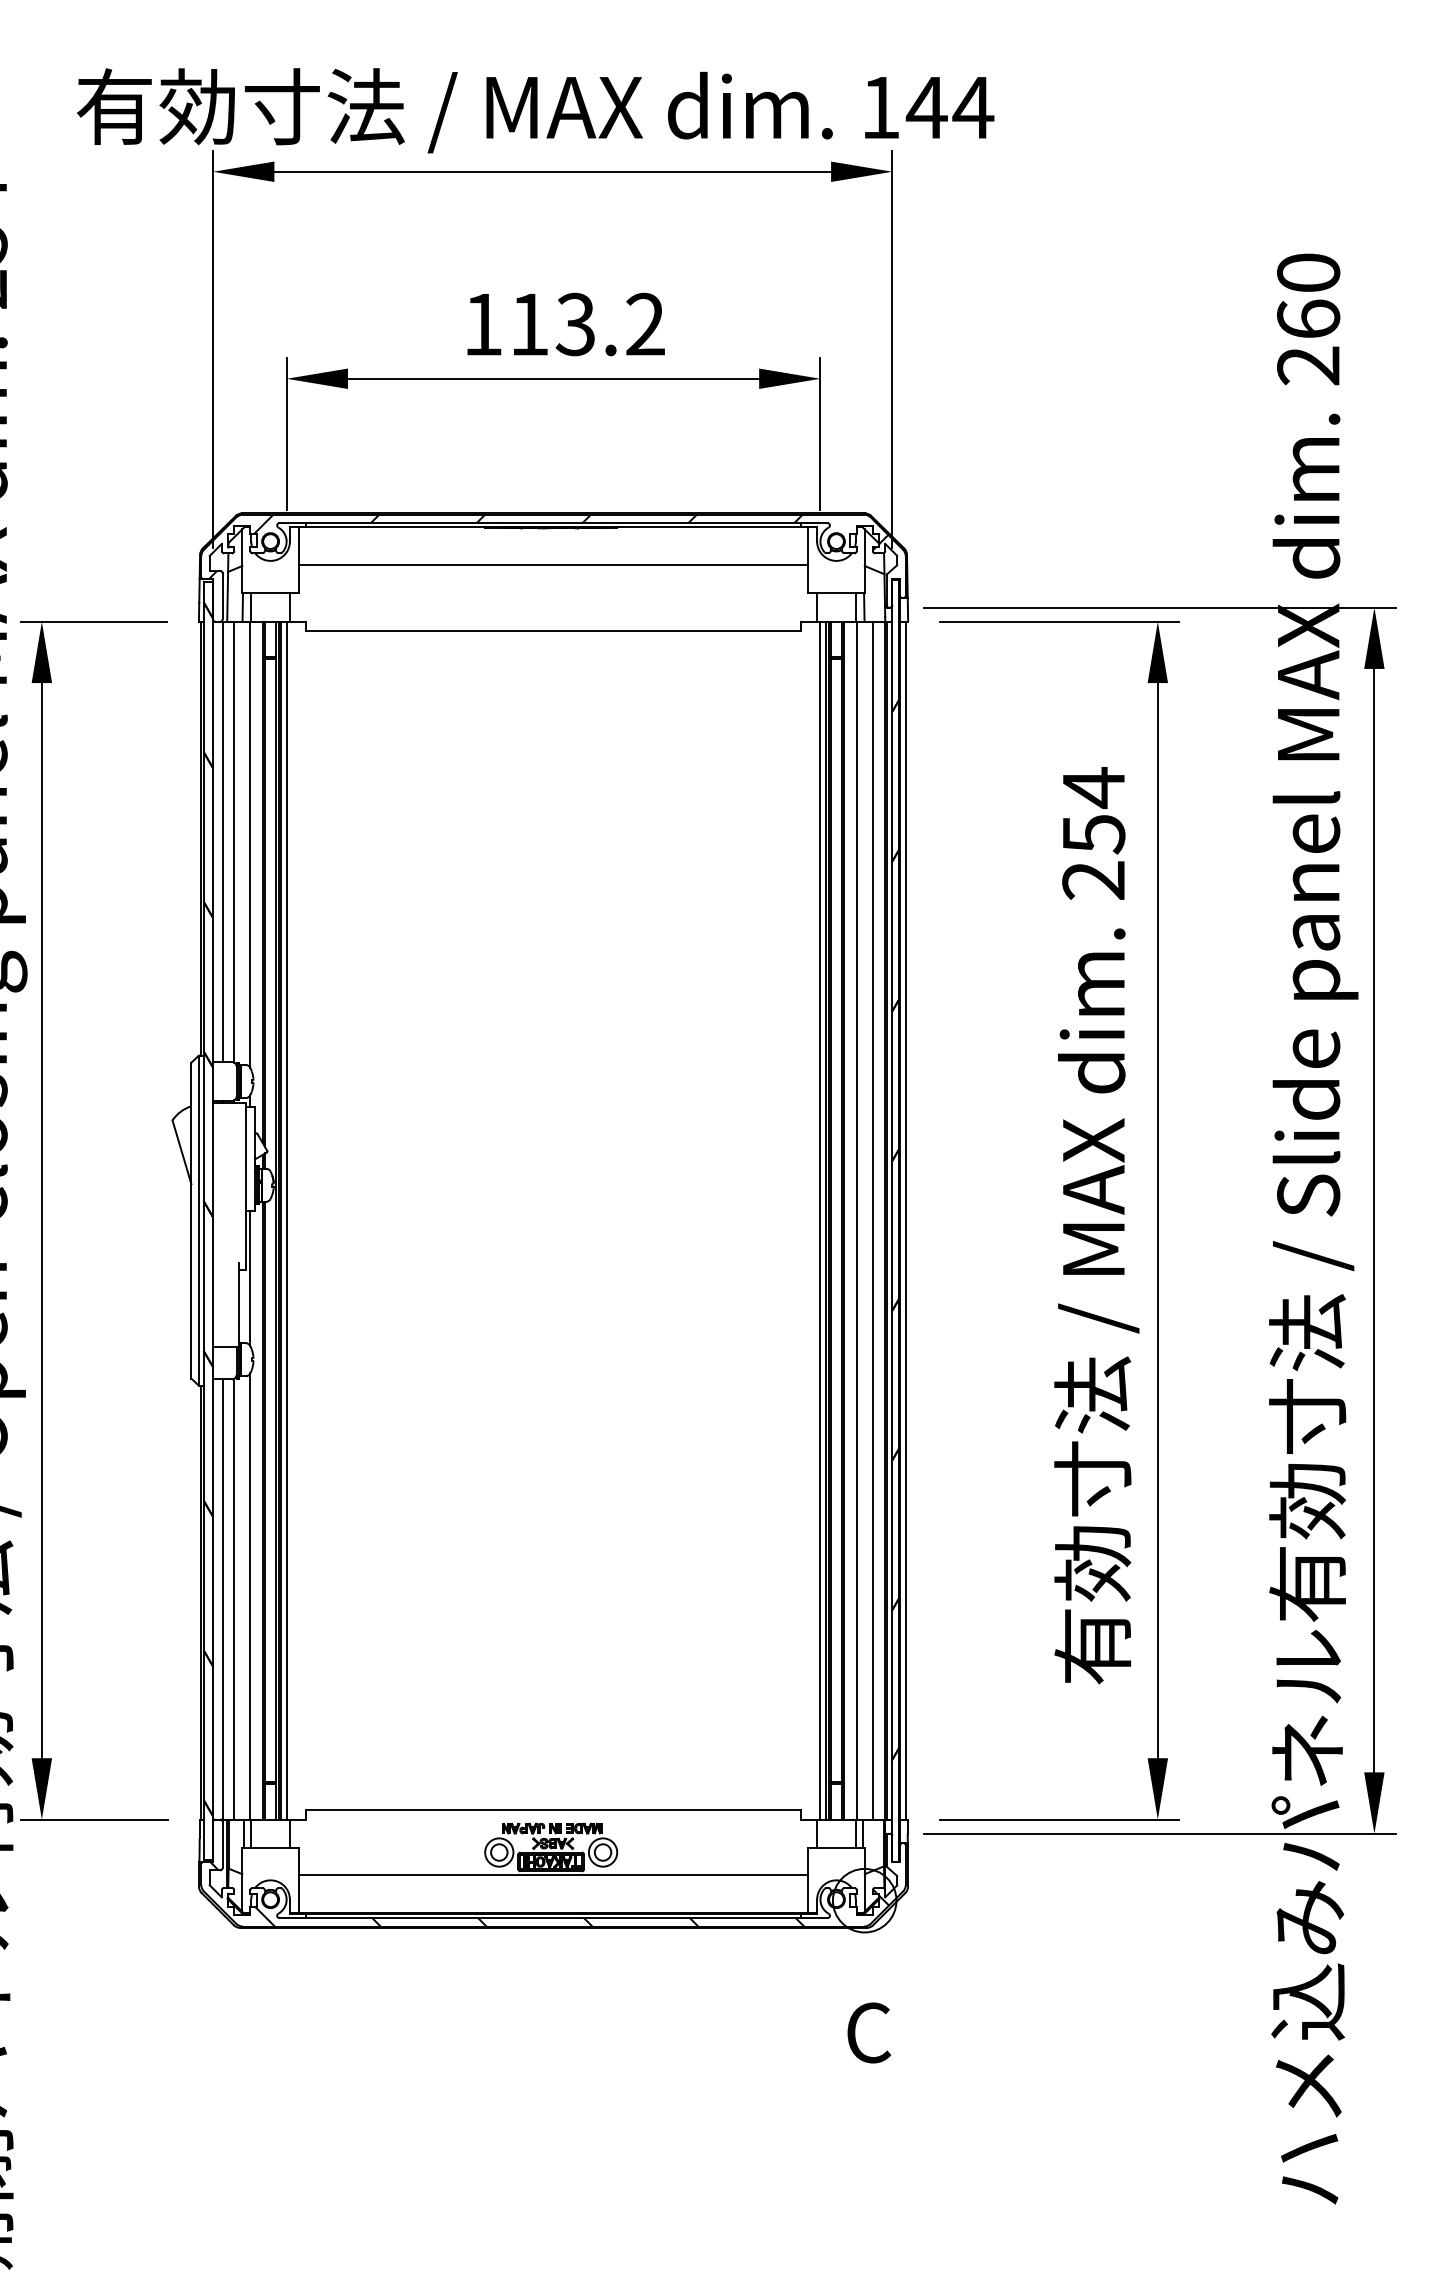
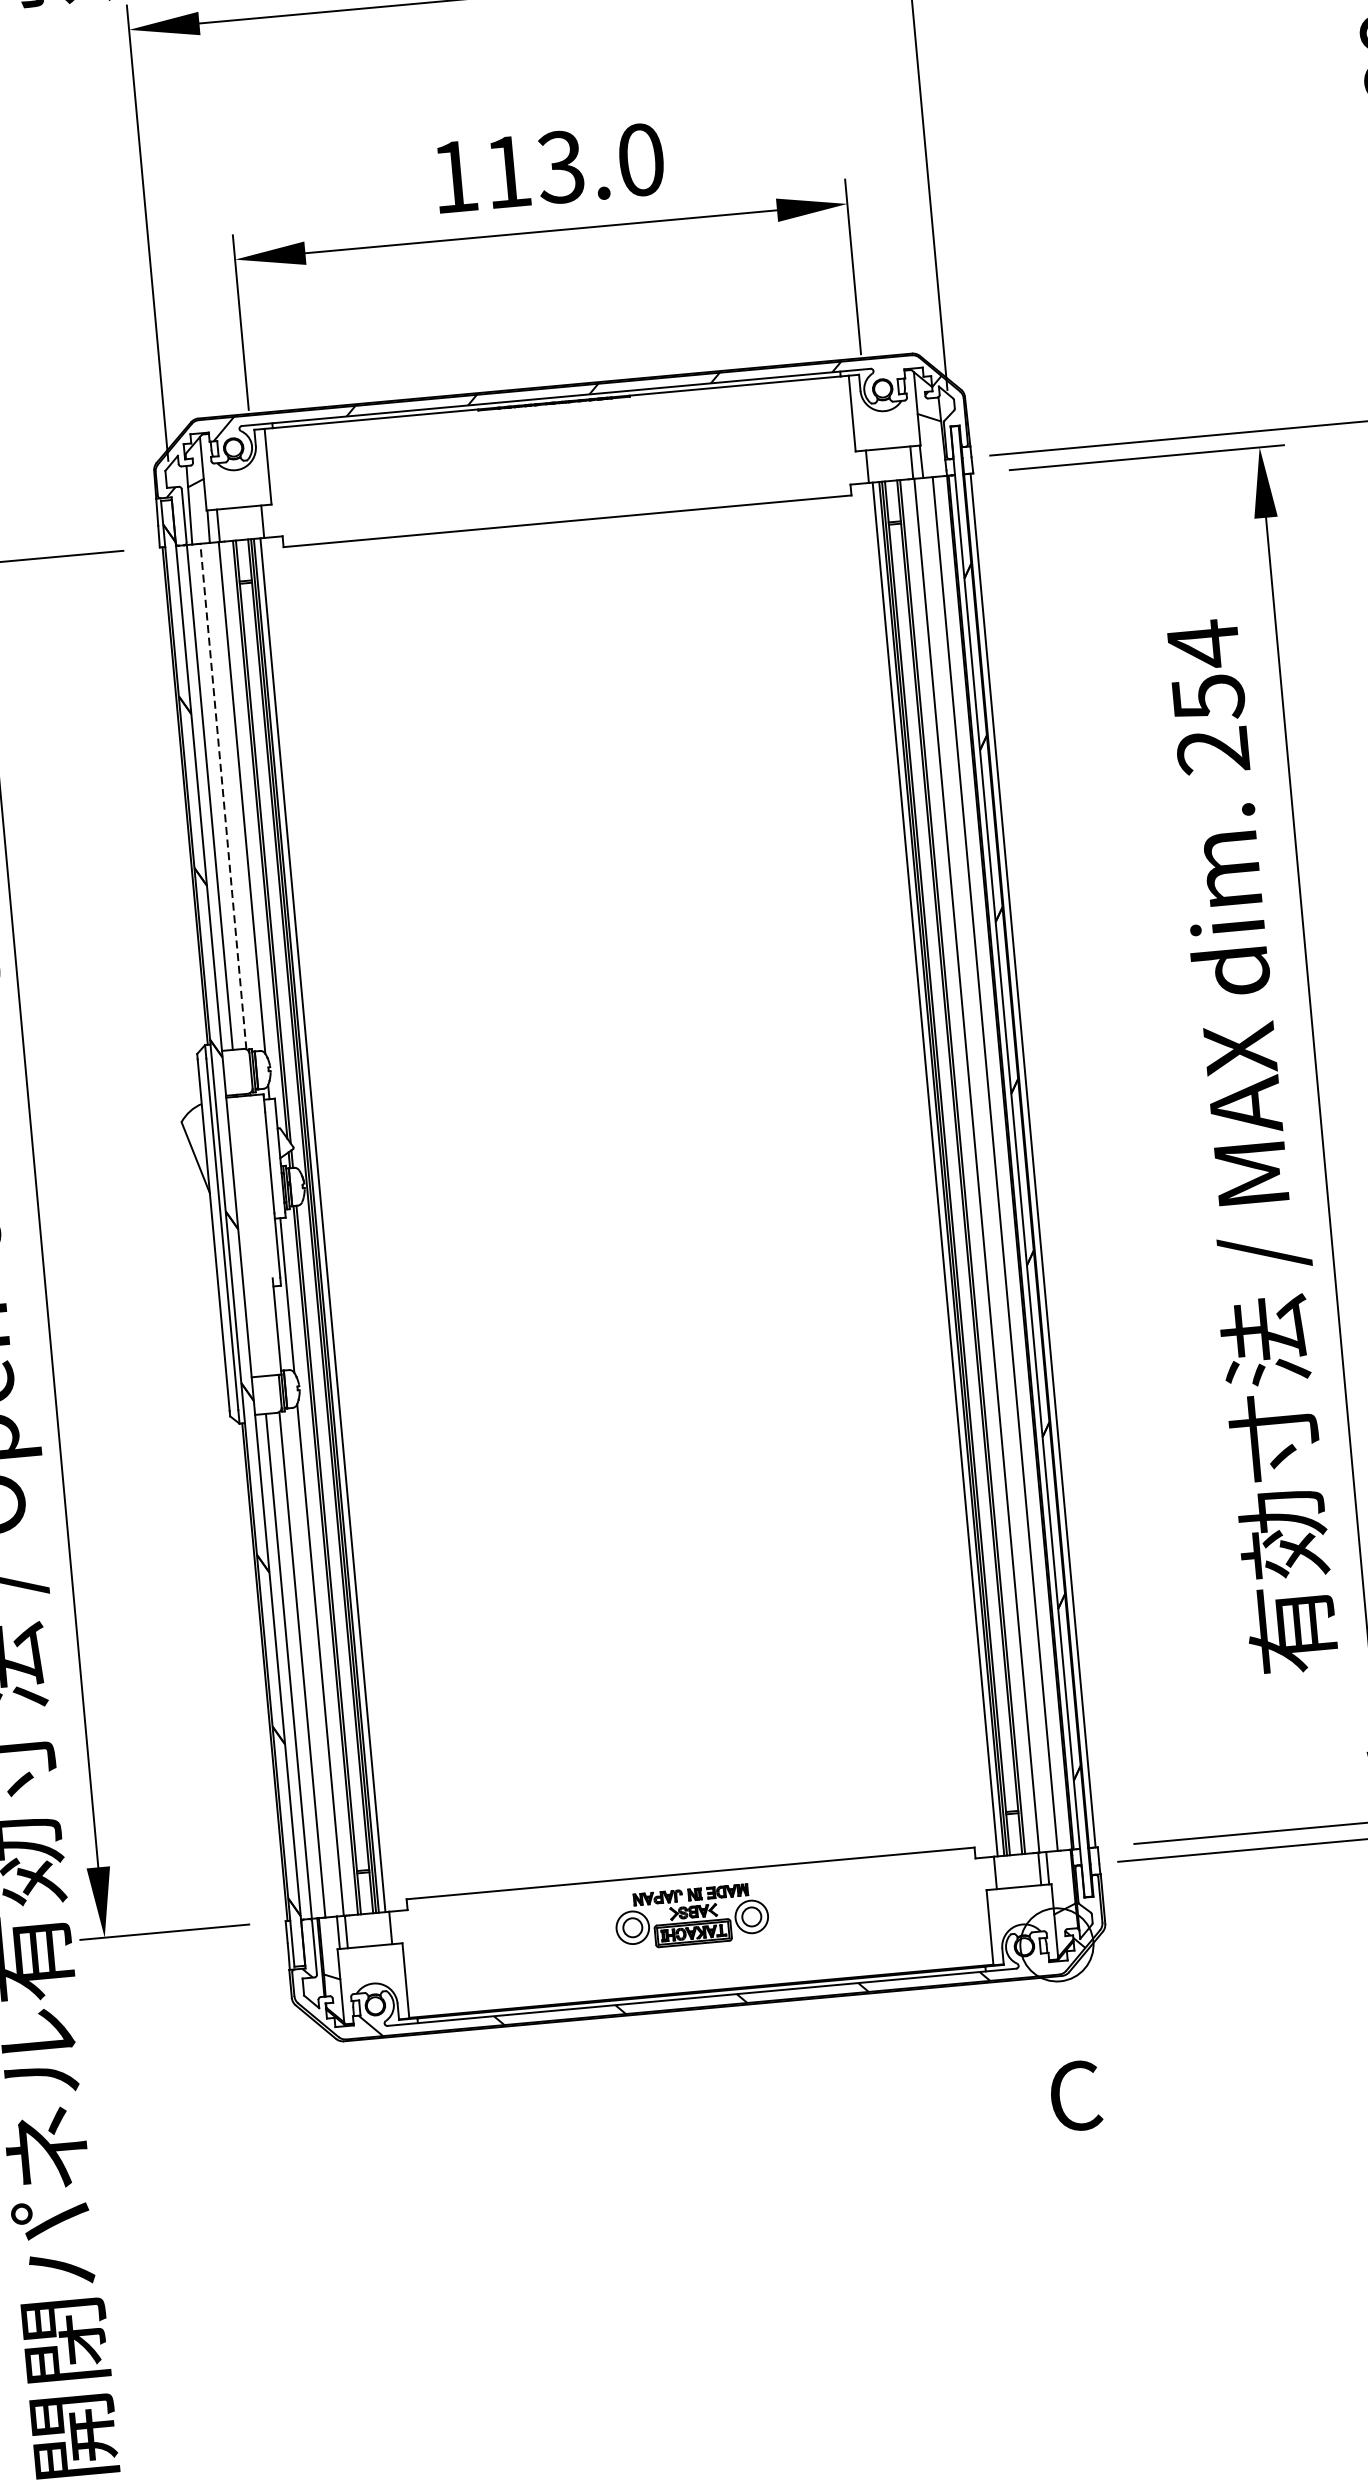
text: (645, 324) -> (641, 159), 113.2 -> 113.0
line: (553, 565) -> (560, 445), removed
line: (234, 841) -> (223, 795), solid -> dashed
line: (553, 1874) -> (697, 1947), removed

